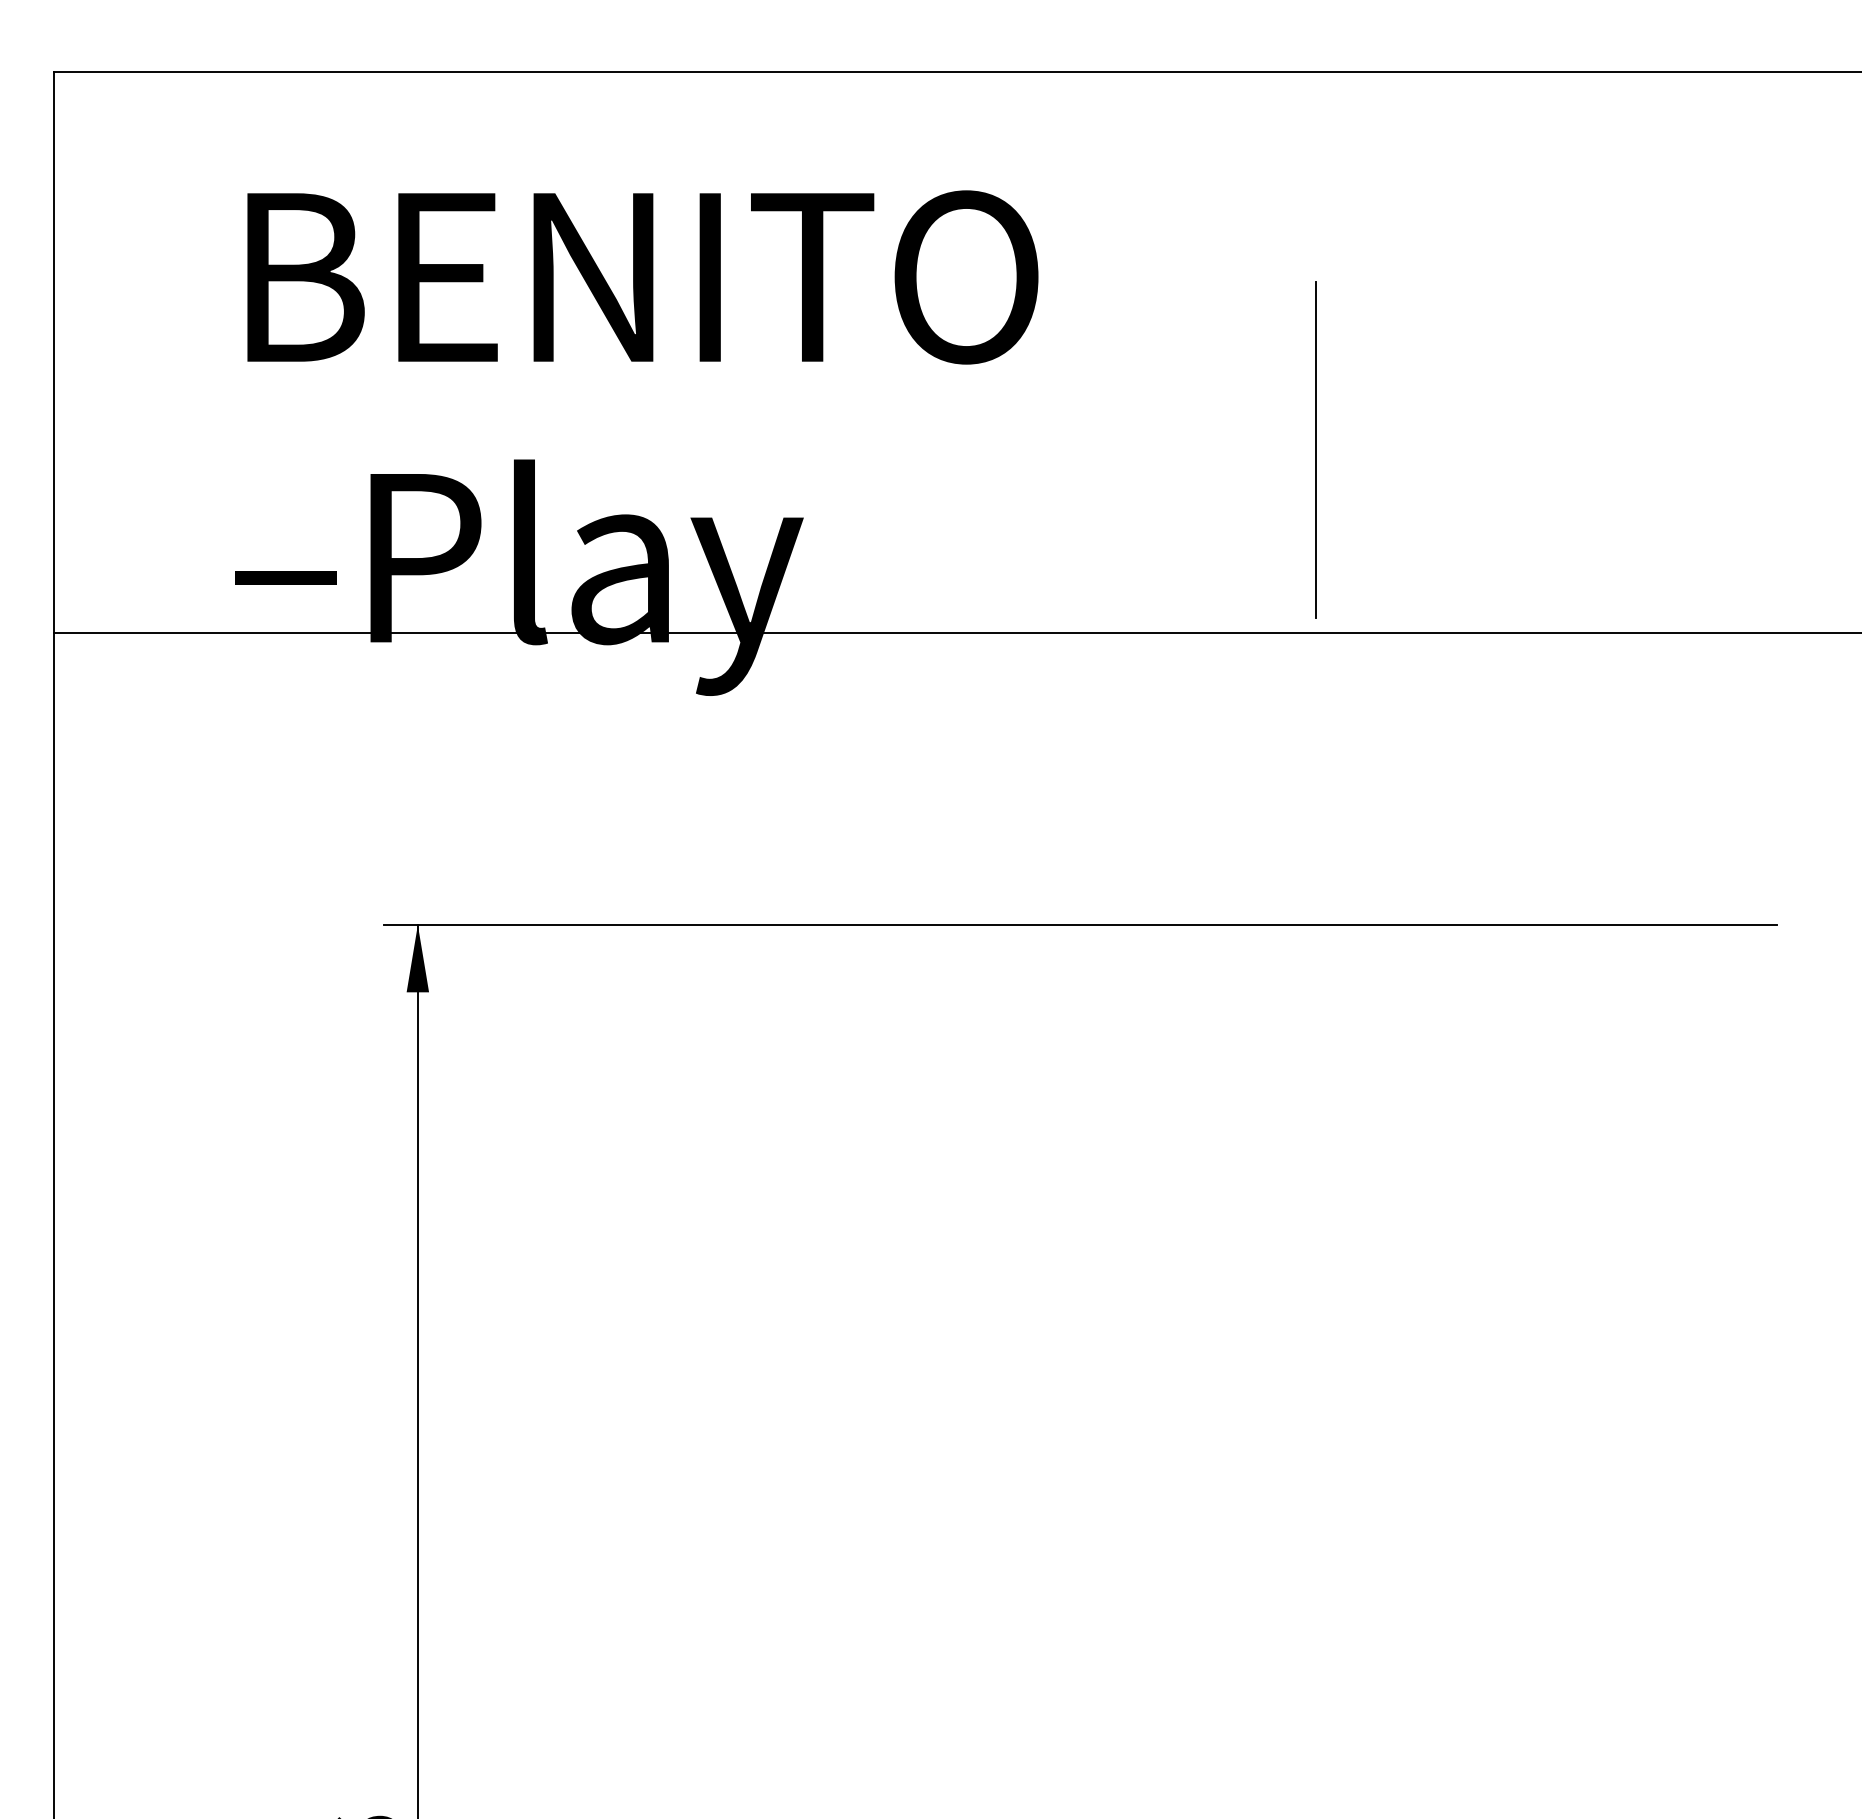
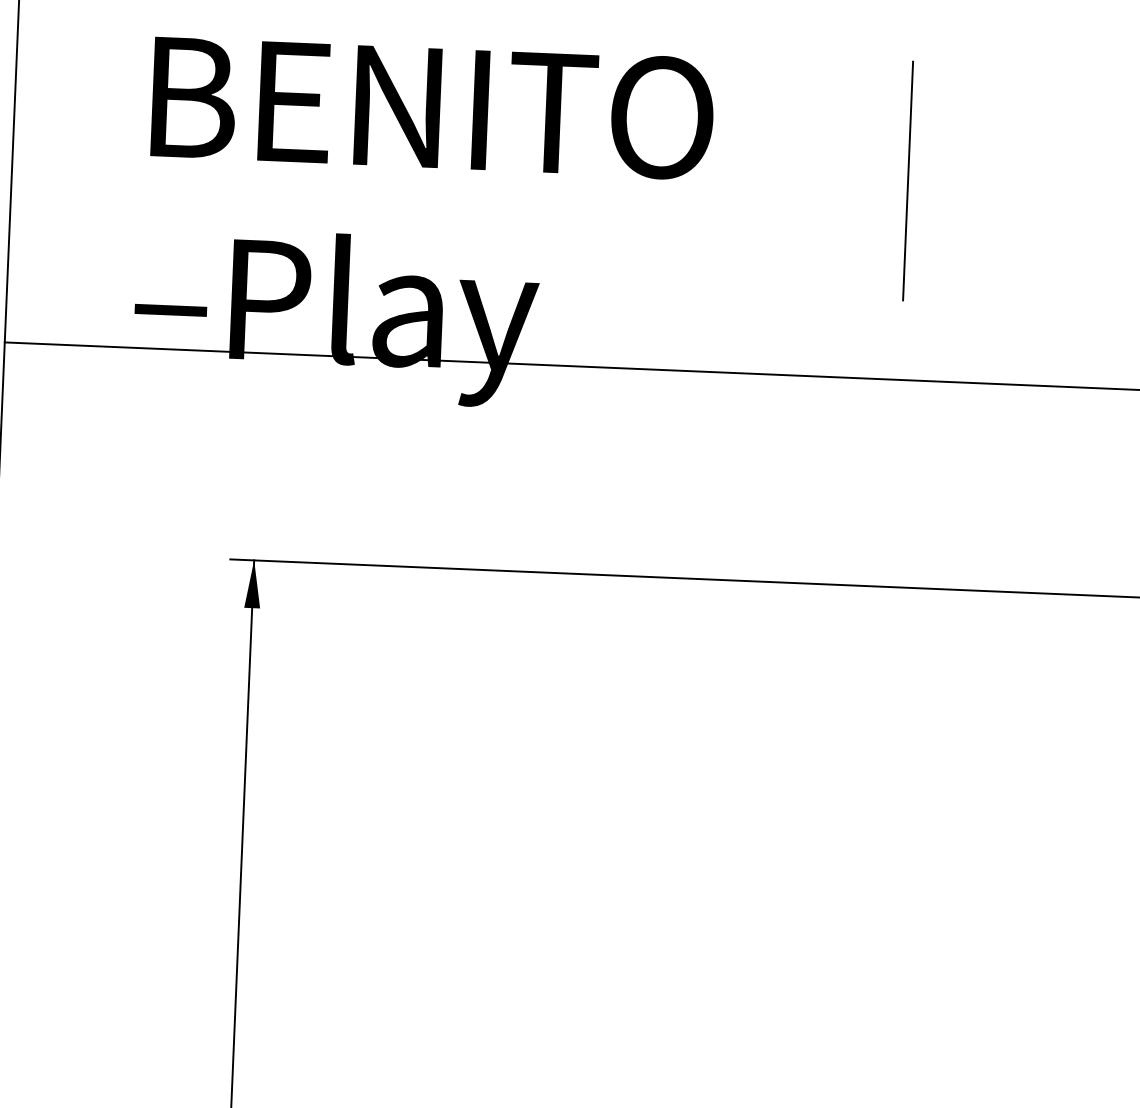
line: (1315, 449) -> (907, 180), moved

